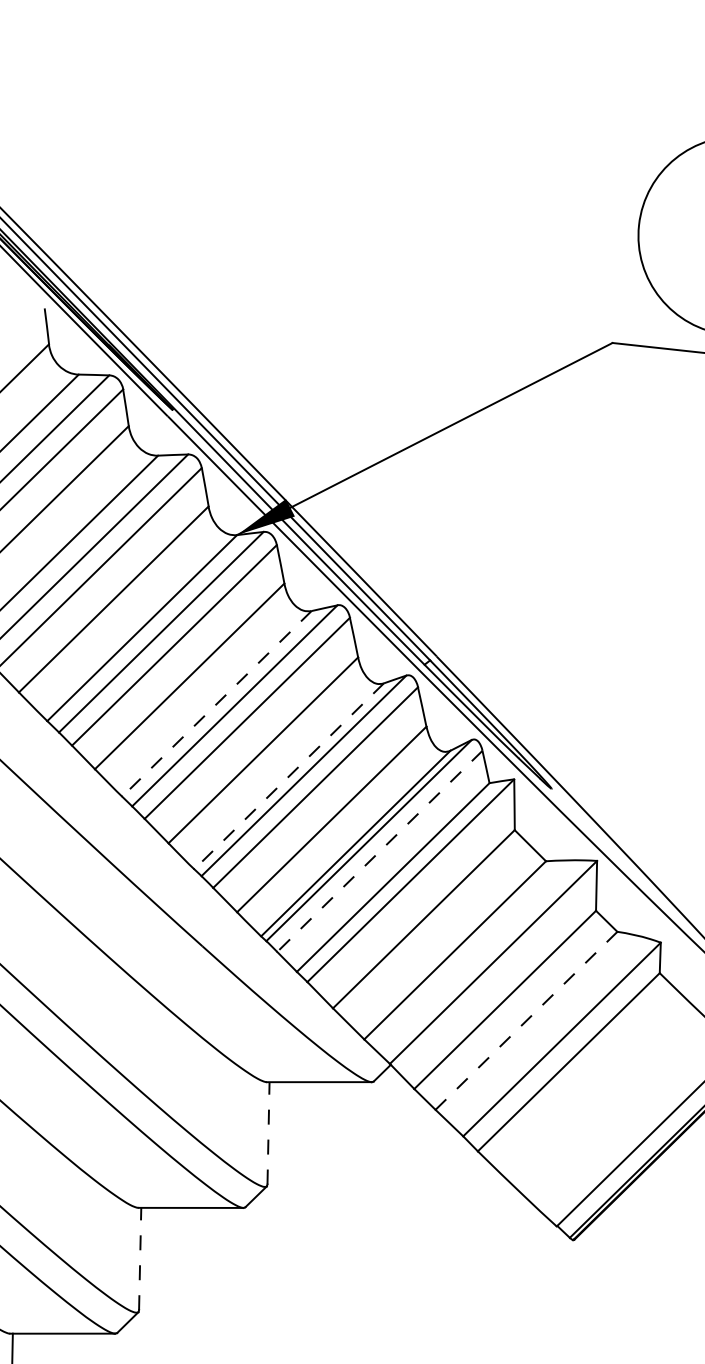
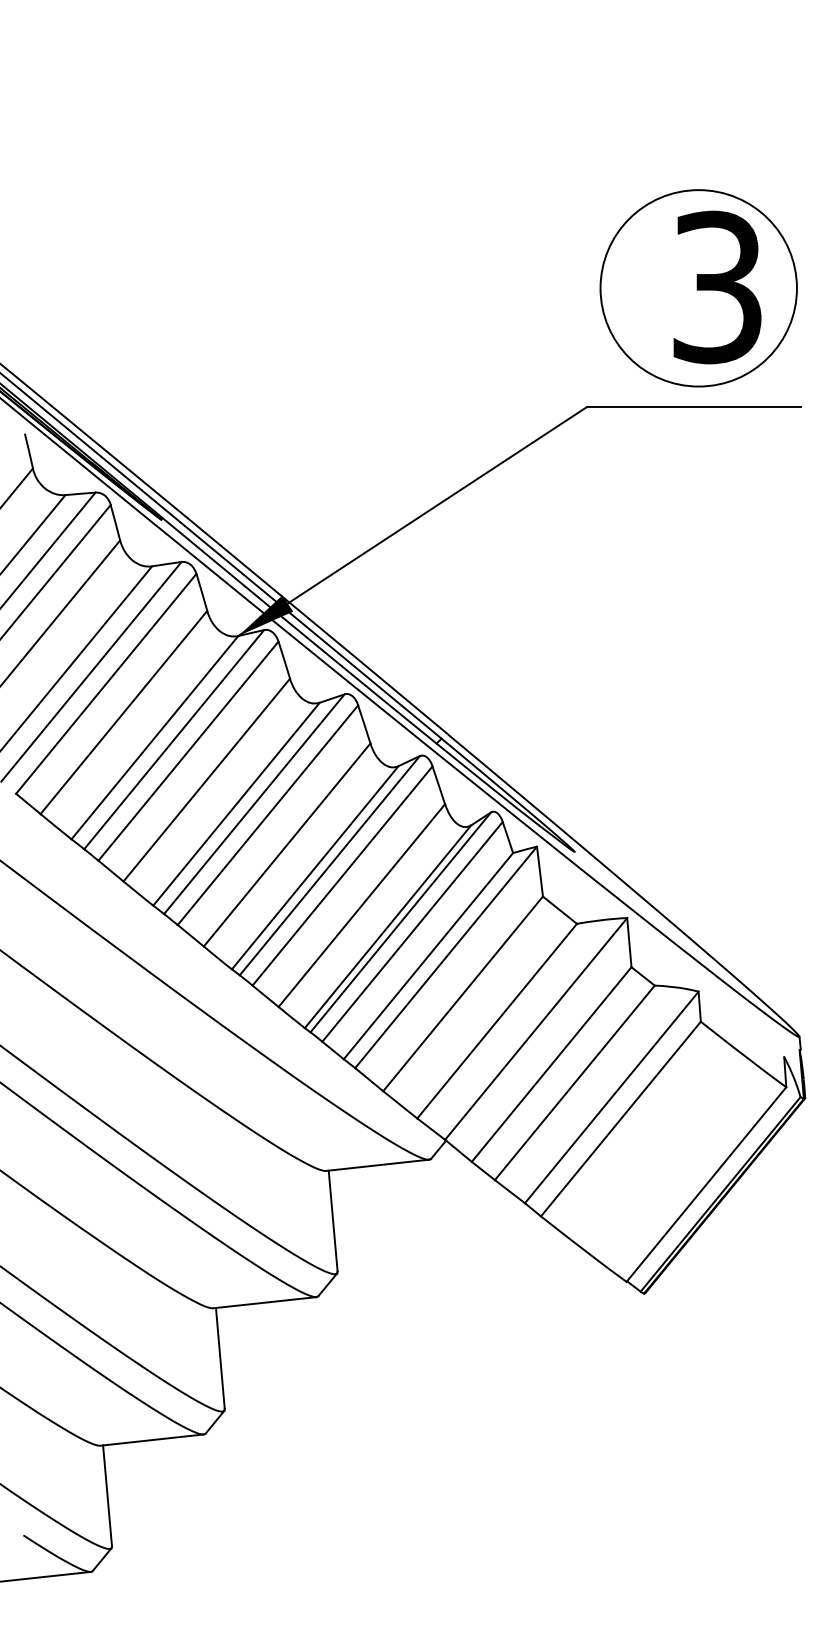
line: (216, 704) -> (236, 804), dashed -> solid
line: (288, 777) -> (314, 868), dashed -> solid
line: (379, 852) -> (412, 932), dashed -> solid
line: (526, 1020) -> (574, 1082), dashed -> solid
line: (268, 1133) -> (333, 1221), dashed -> solid
line: (140, 1259) -> (220, 1358), dashed -> solid

